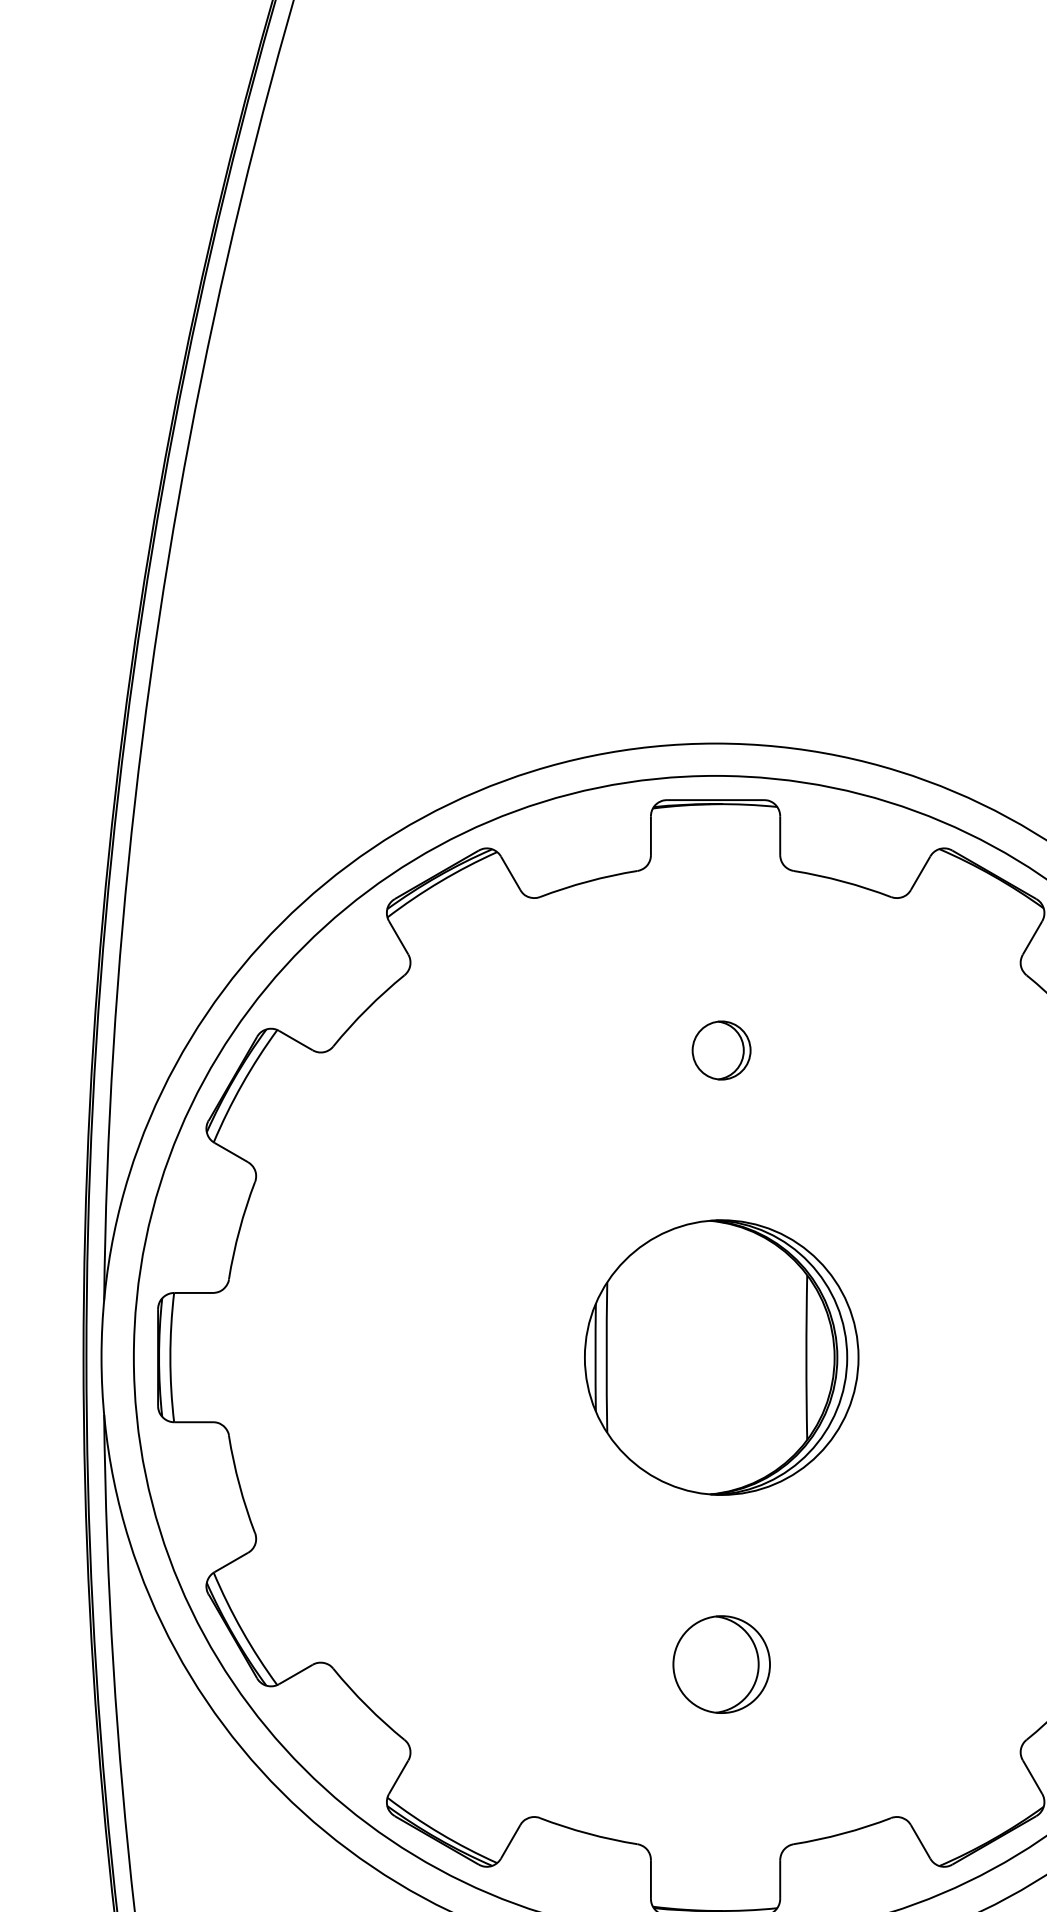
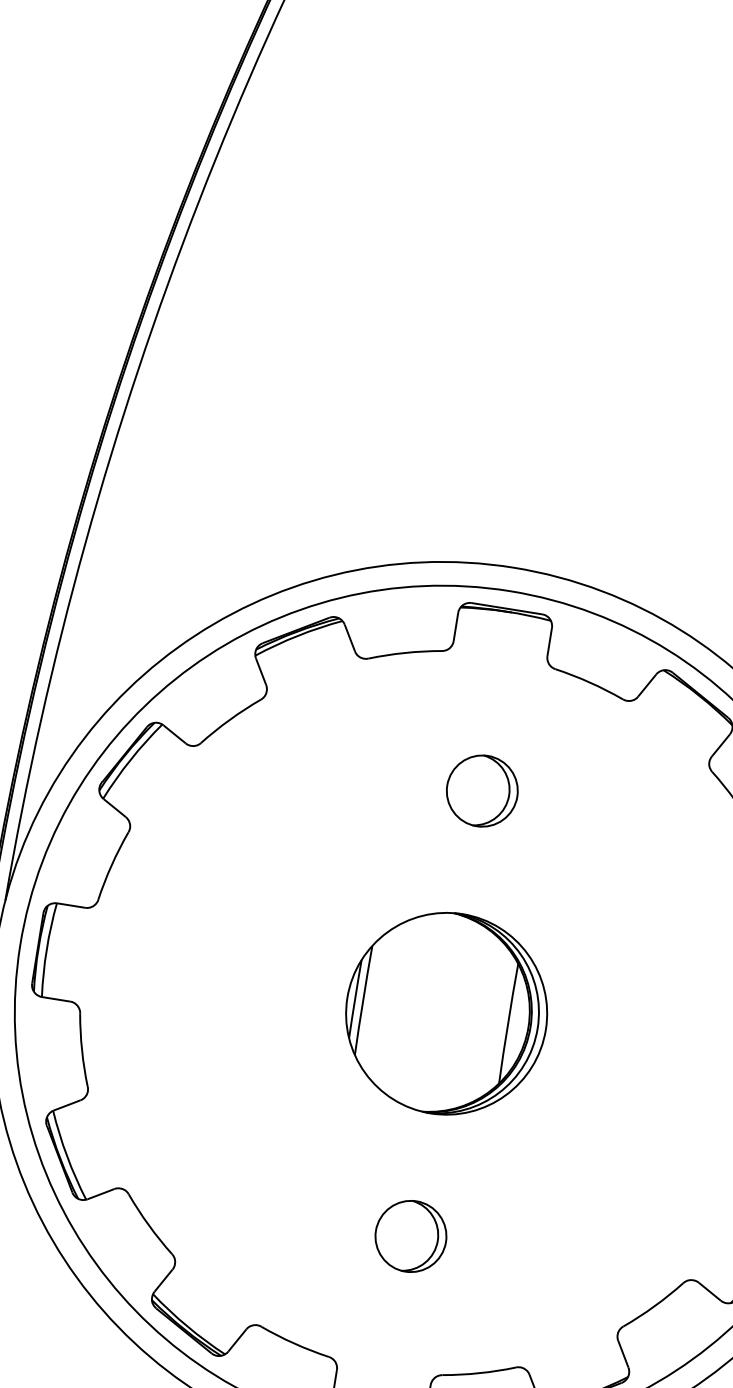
part: (721, 1050) -> (482, 791), size x1.67

